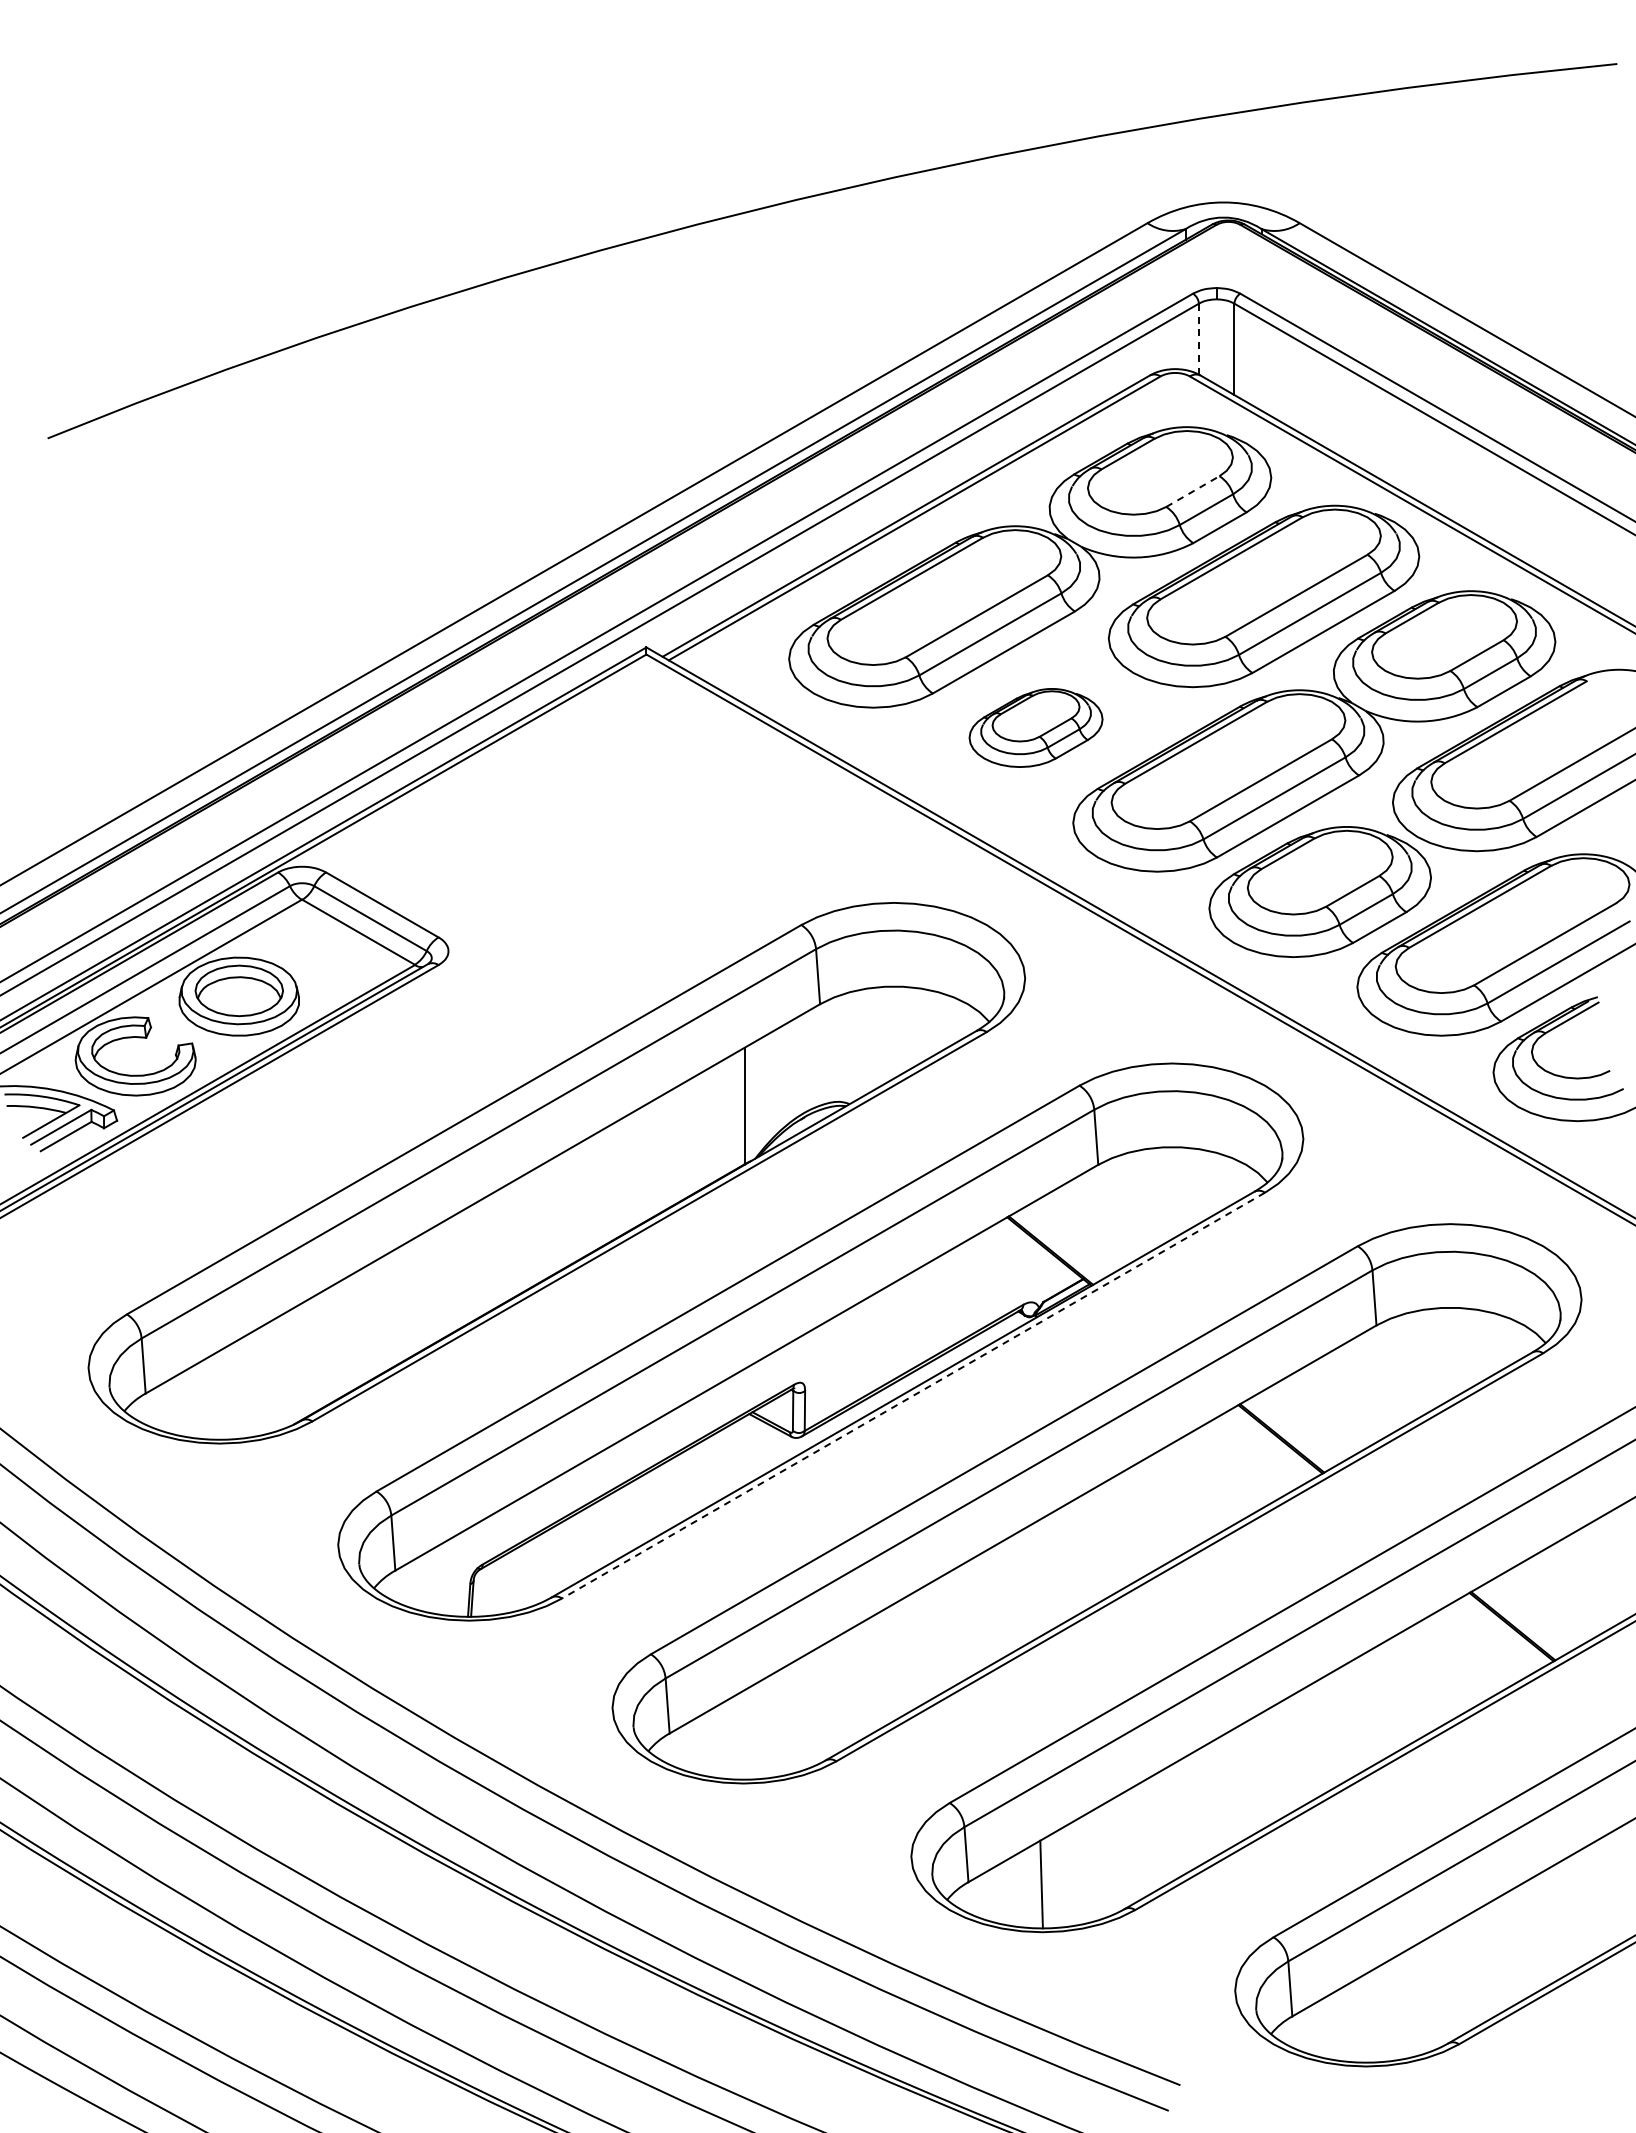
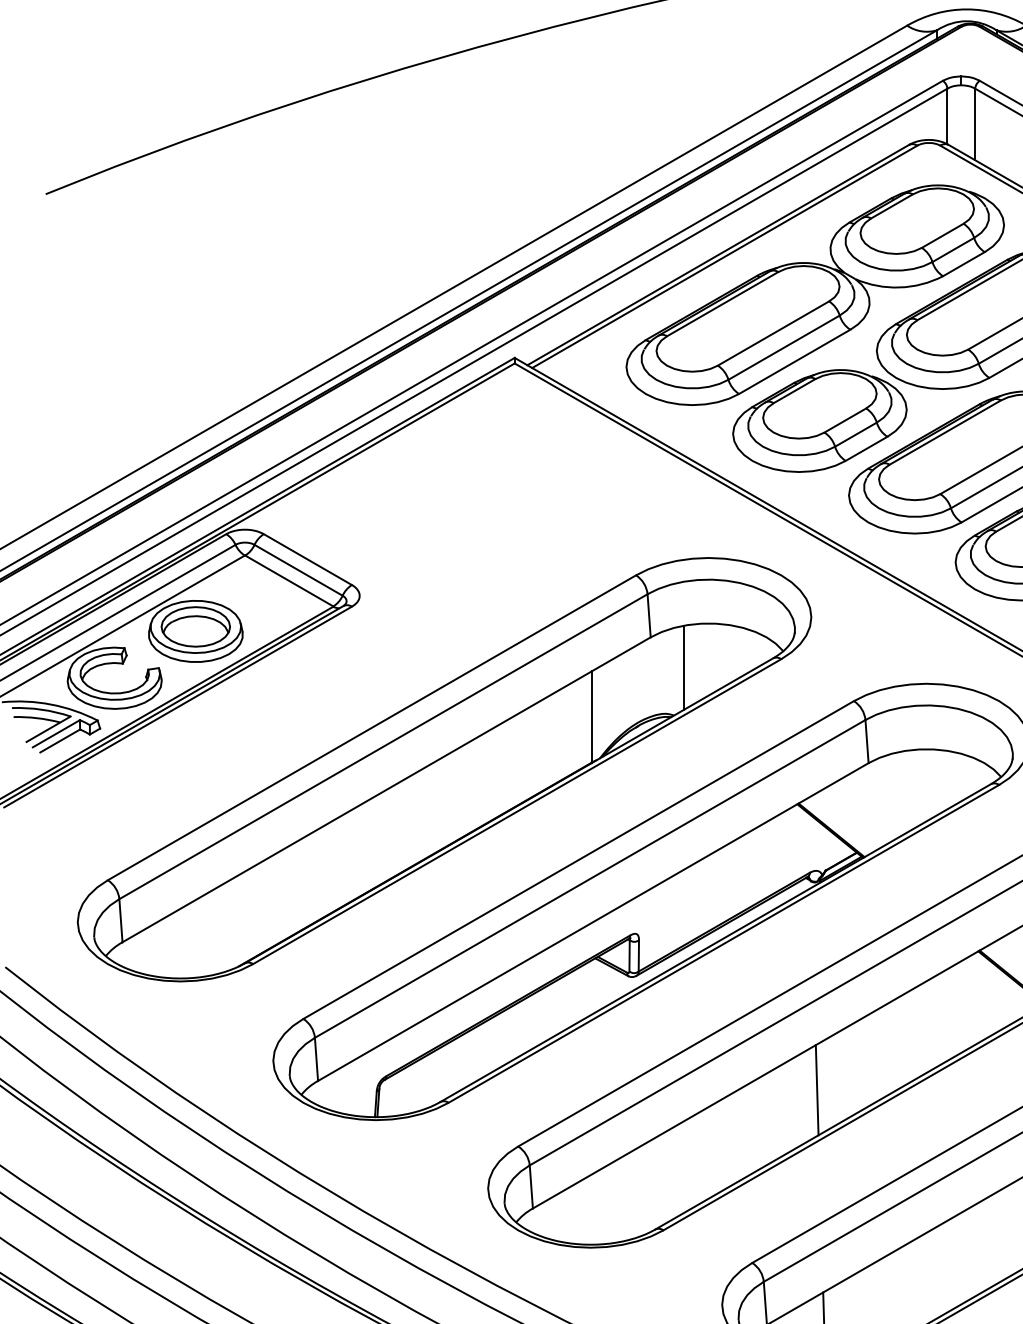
line: (1198, 339) -> (947, 116), dashed -> solid
line: (1192, 491) -> (942, 235), dashed -> solid
part: (1035, 727) -> (819, 420), size x1.67
line: (862, 1042) -> (683, 667), added
line: (913, 1395) -> (723, 943), dashed -> solid
line: (1032, 1582) -> (817, 1090), added

